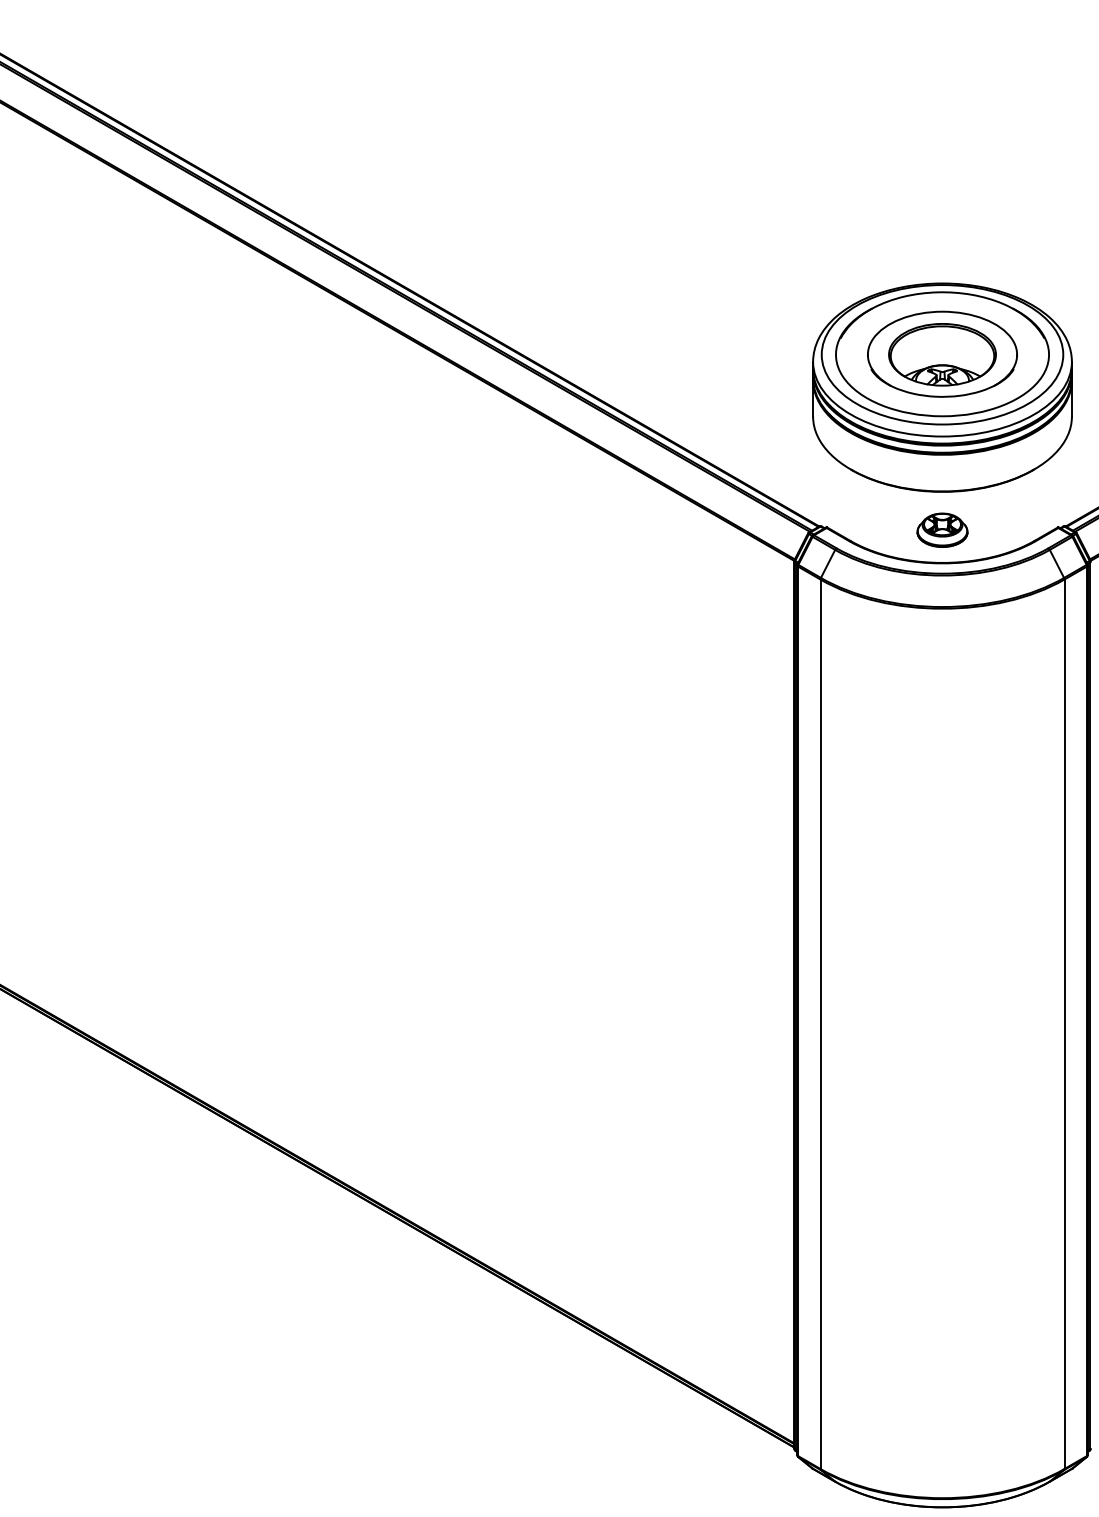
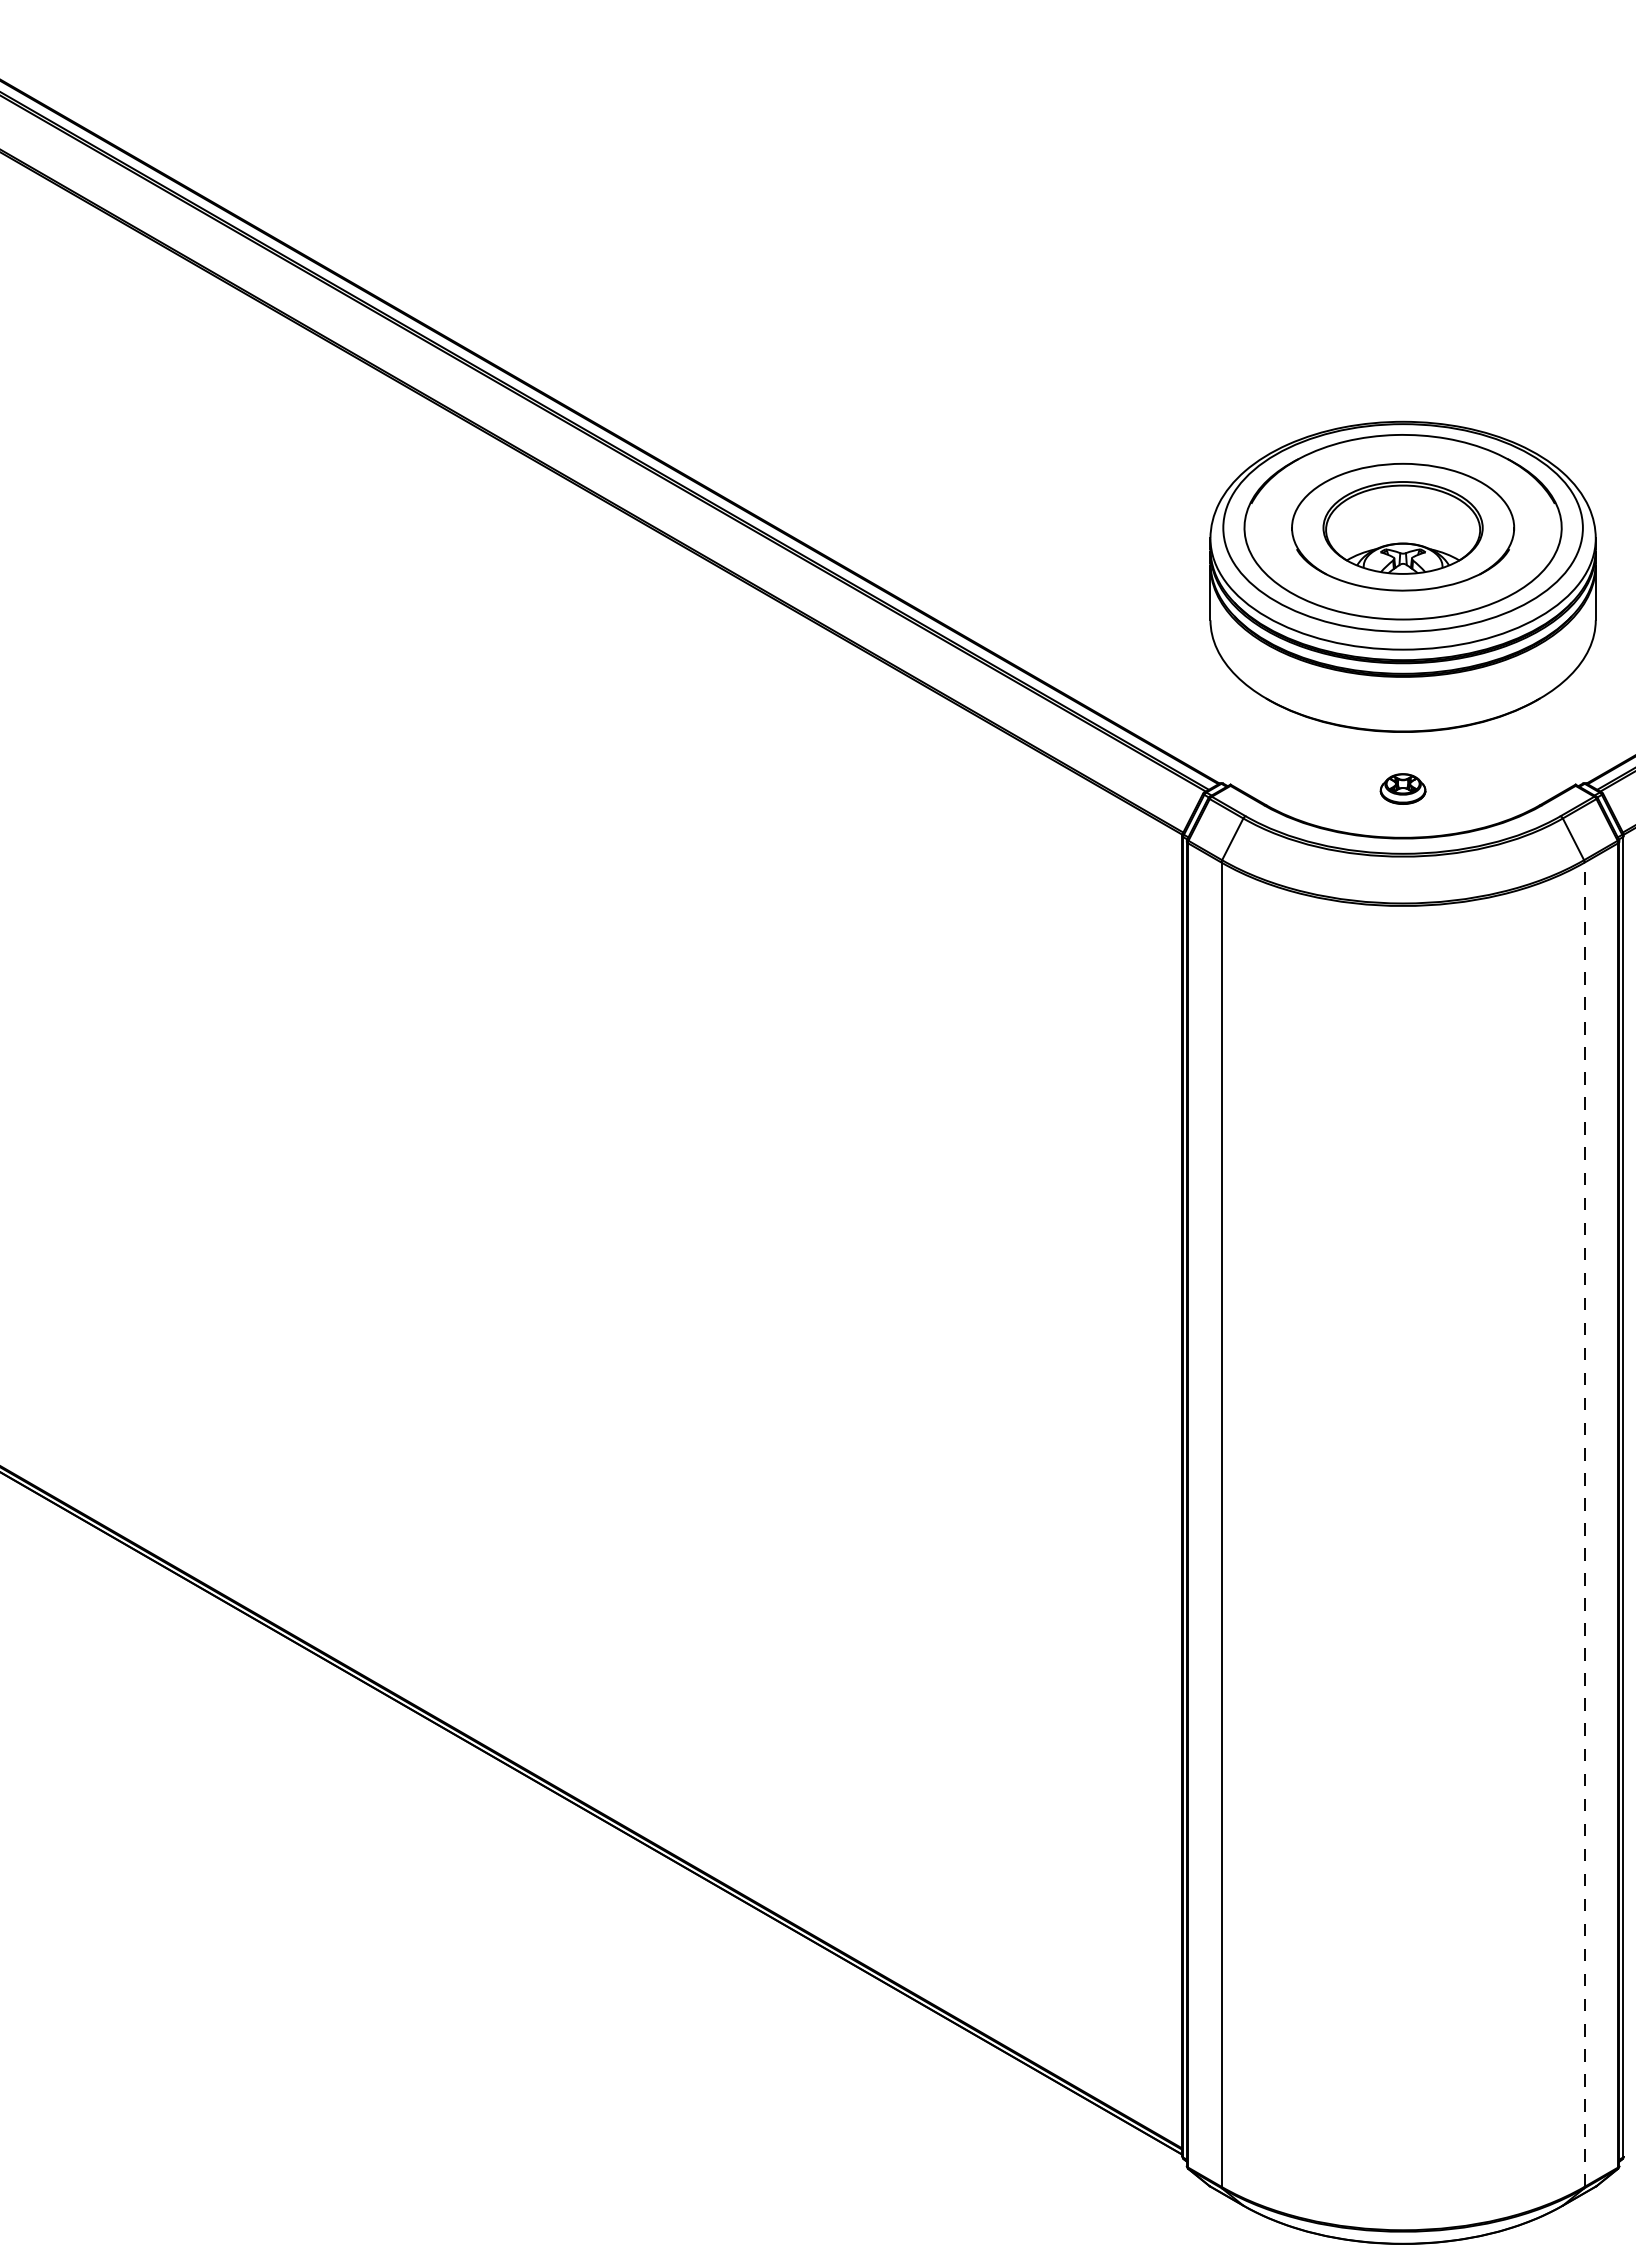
part: (942, 529) -> (1403, 788), size x0.6
line: (1064, 1024) -> (1584, 1525), solid -> dashed

